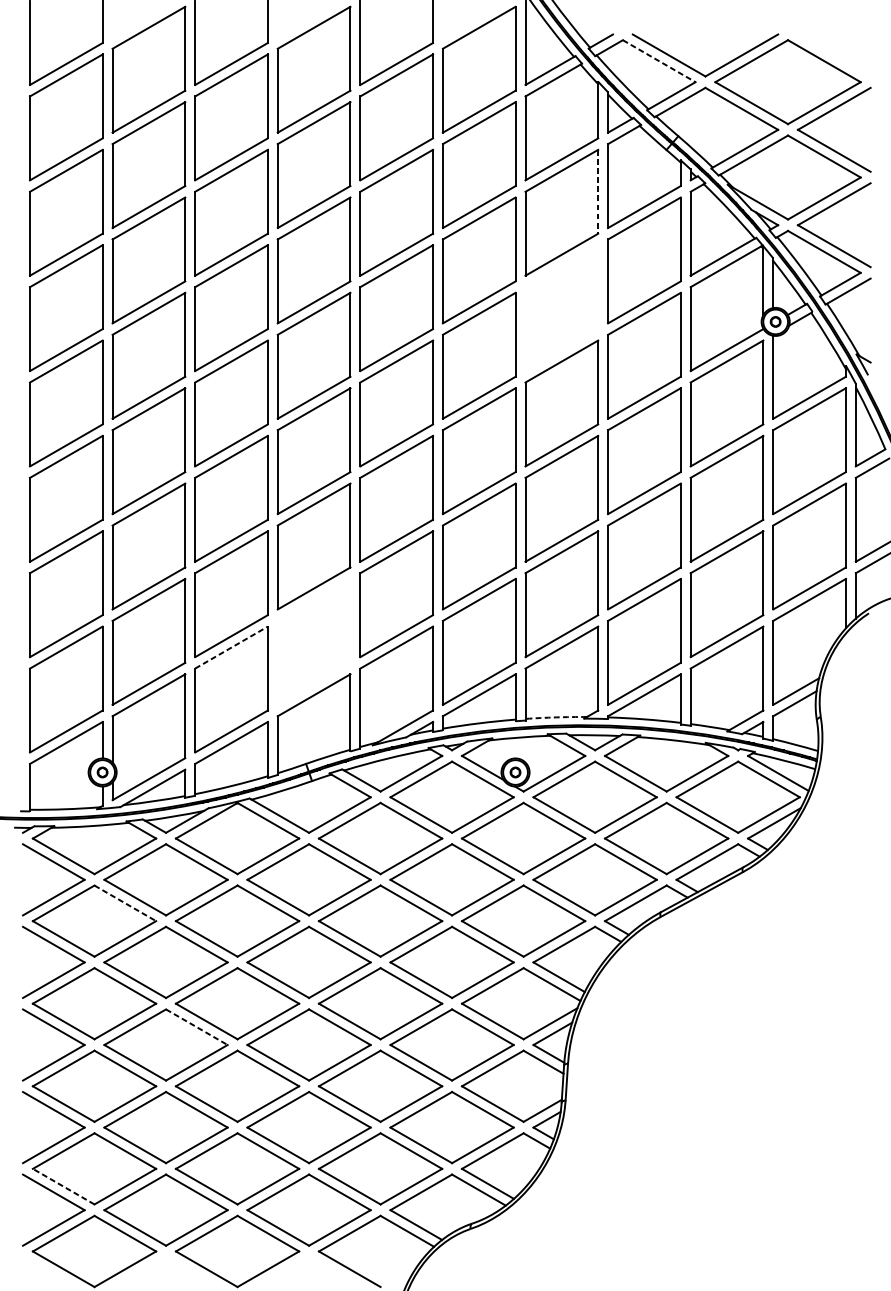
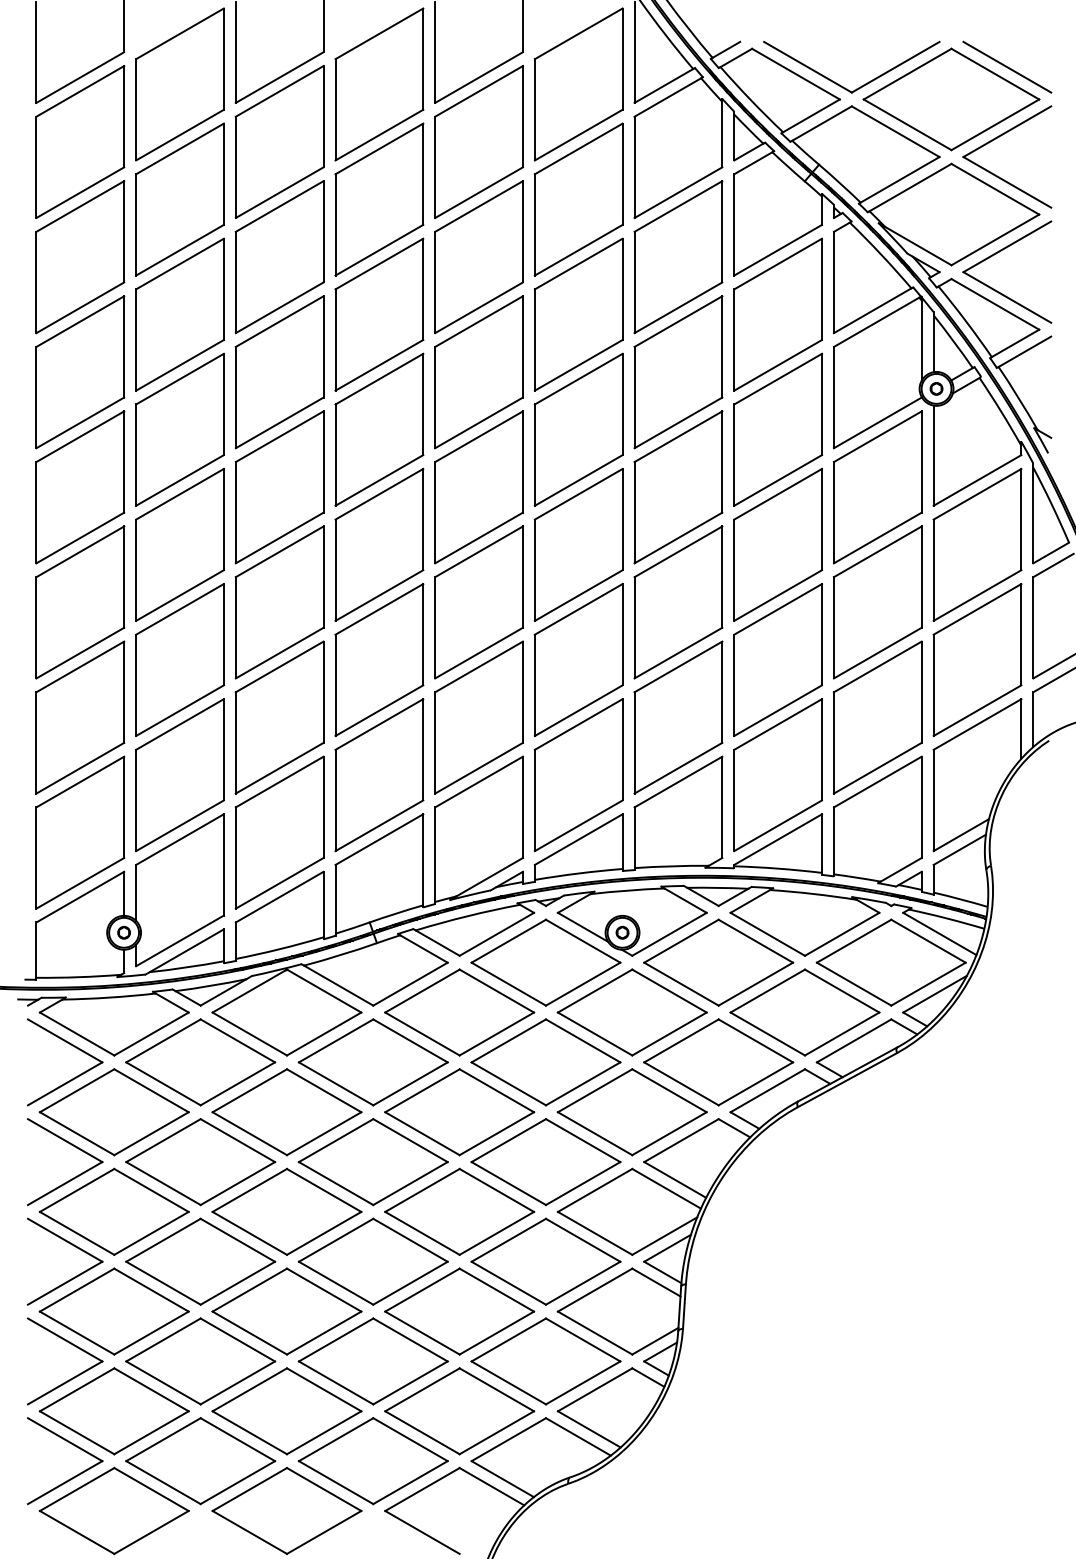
line: (834, 54) -> (1007, 66), added
line: (659, 61) -> (796, 74), dashed -> solid
line: (598, 191) -> (722, 231), dashed -> solid
part: (561, 308) -> (678, 372), added
part: (314, 642) -> (379, 775), added
line: (231, 647) -> (279, 782), dashed -> solid
arc: (556, 717) -> (671, 866), dashed -> solid
line: (125, 903) -> (151, 1090), dashed -> solid
line: (196, 1027) -> (237, 1240), dashed -> solid
line: (64, 1186) -> (77, 1432), dashed -> solid

